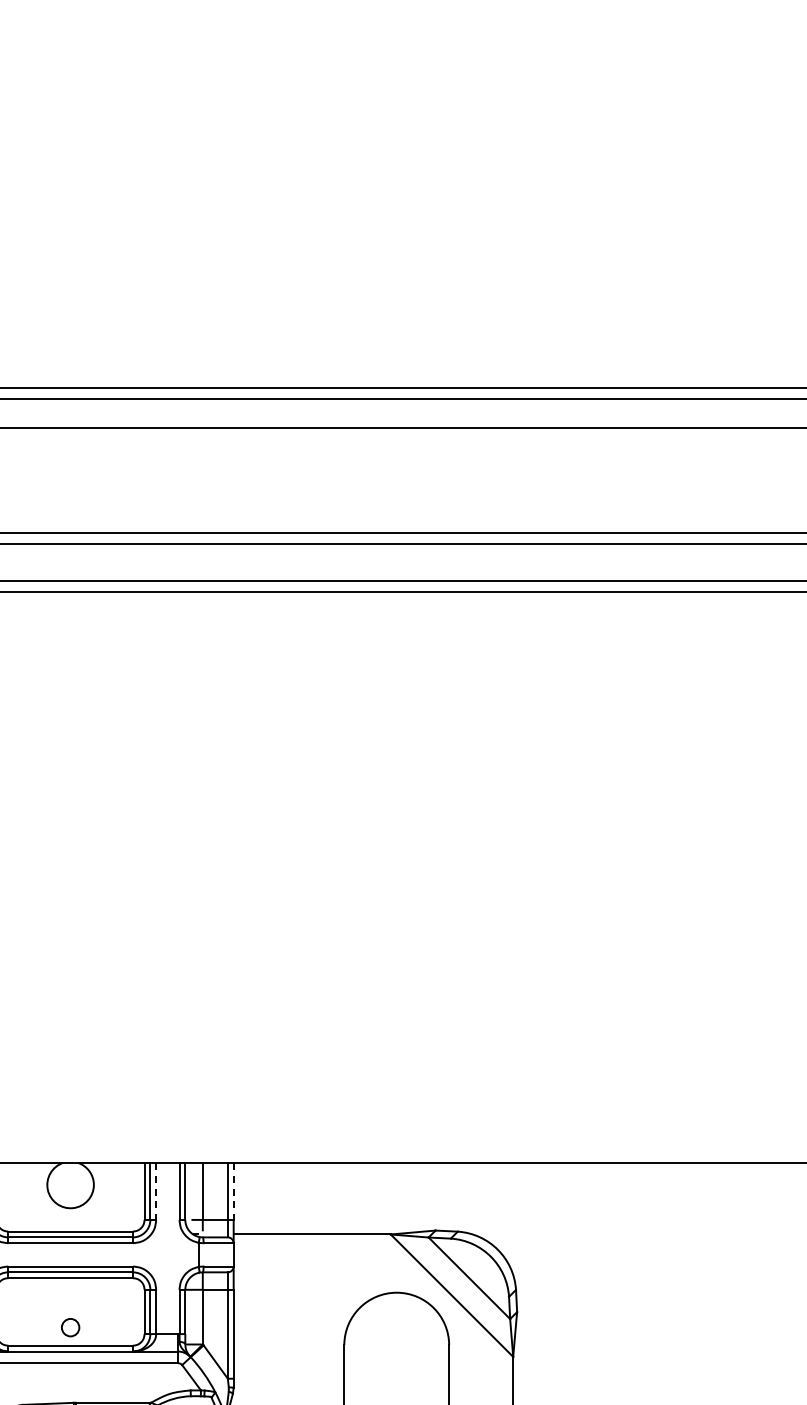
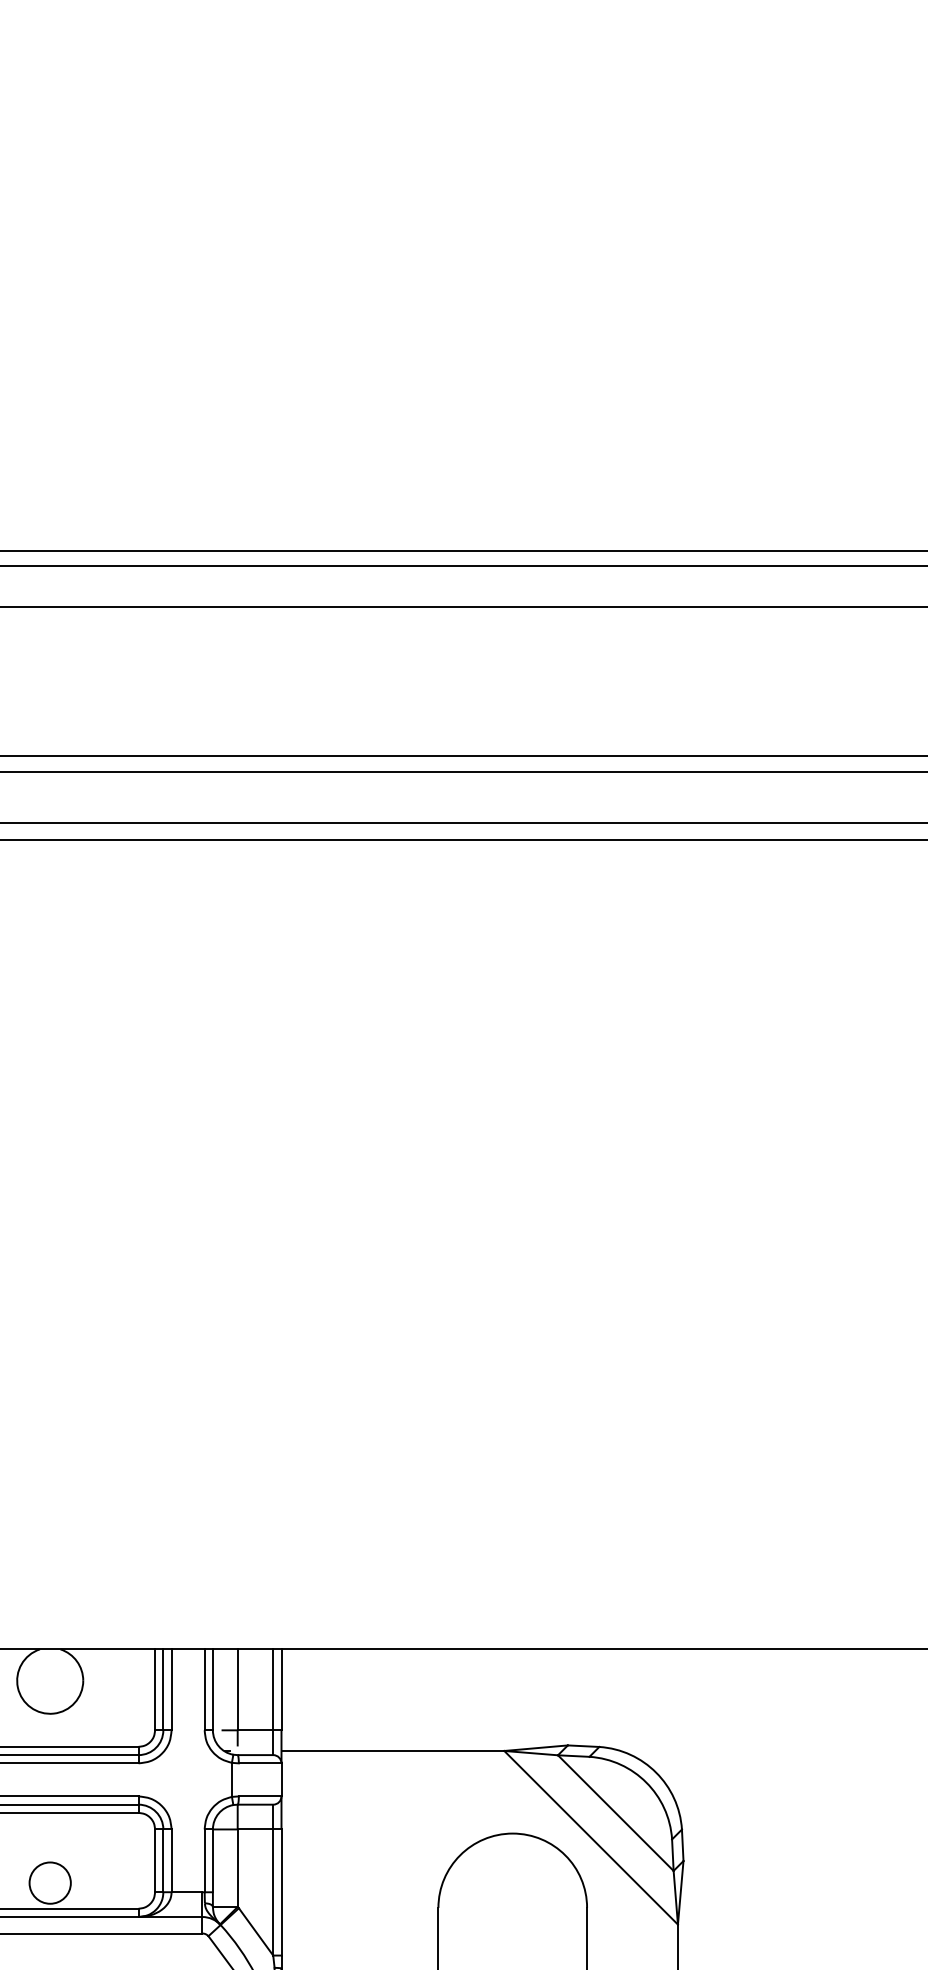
line: (156, 1191) -> (172, 1690), dashed -> solid
line: (233, 1191) -> (281, 1690), dashed -> solid
circle: (70, 1327) -> (50, 1882), size x1.67

